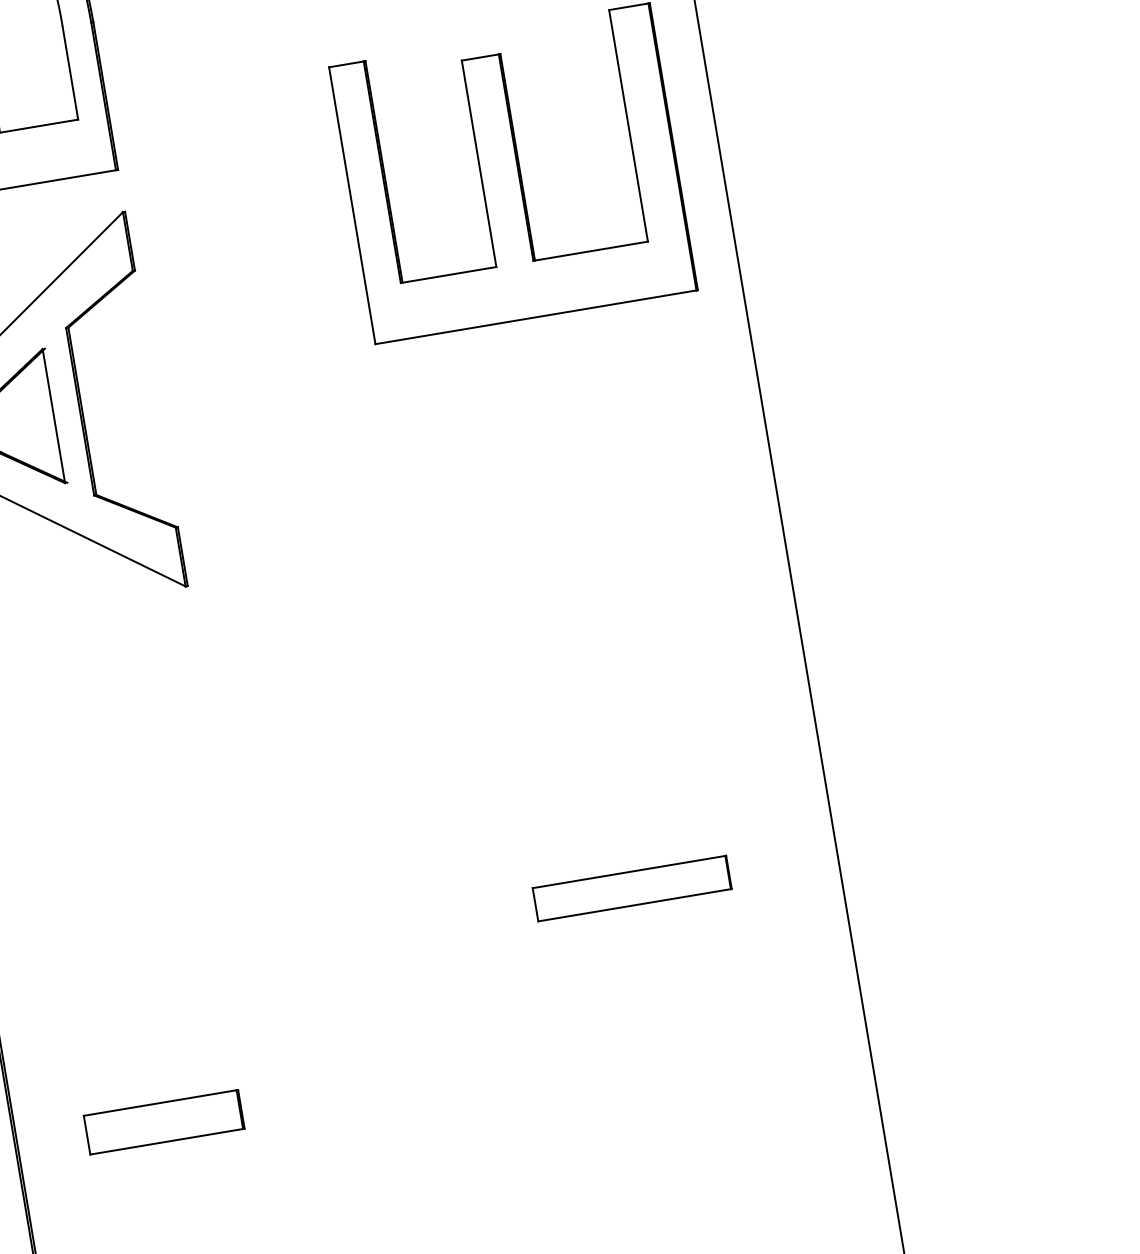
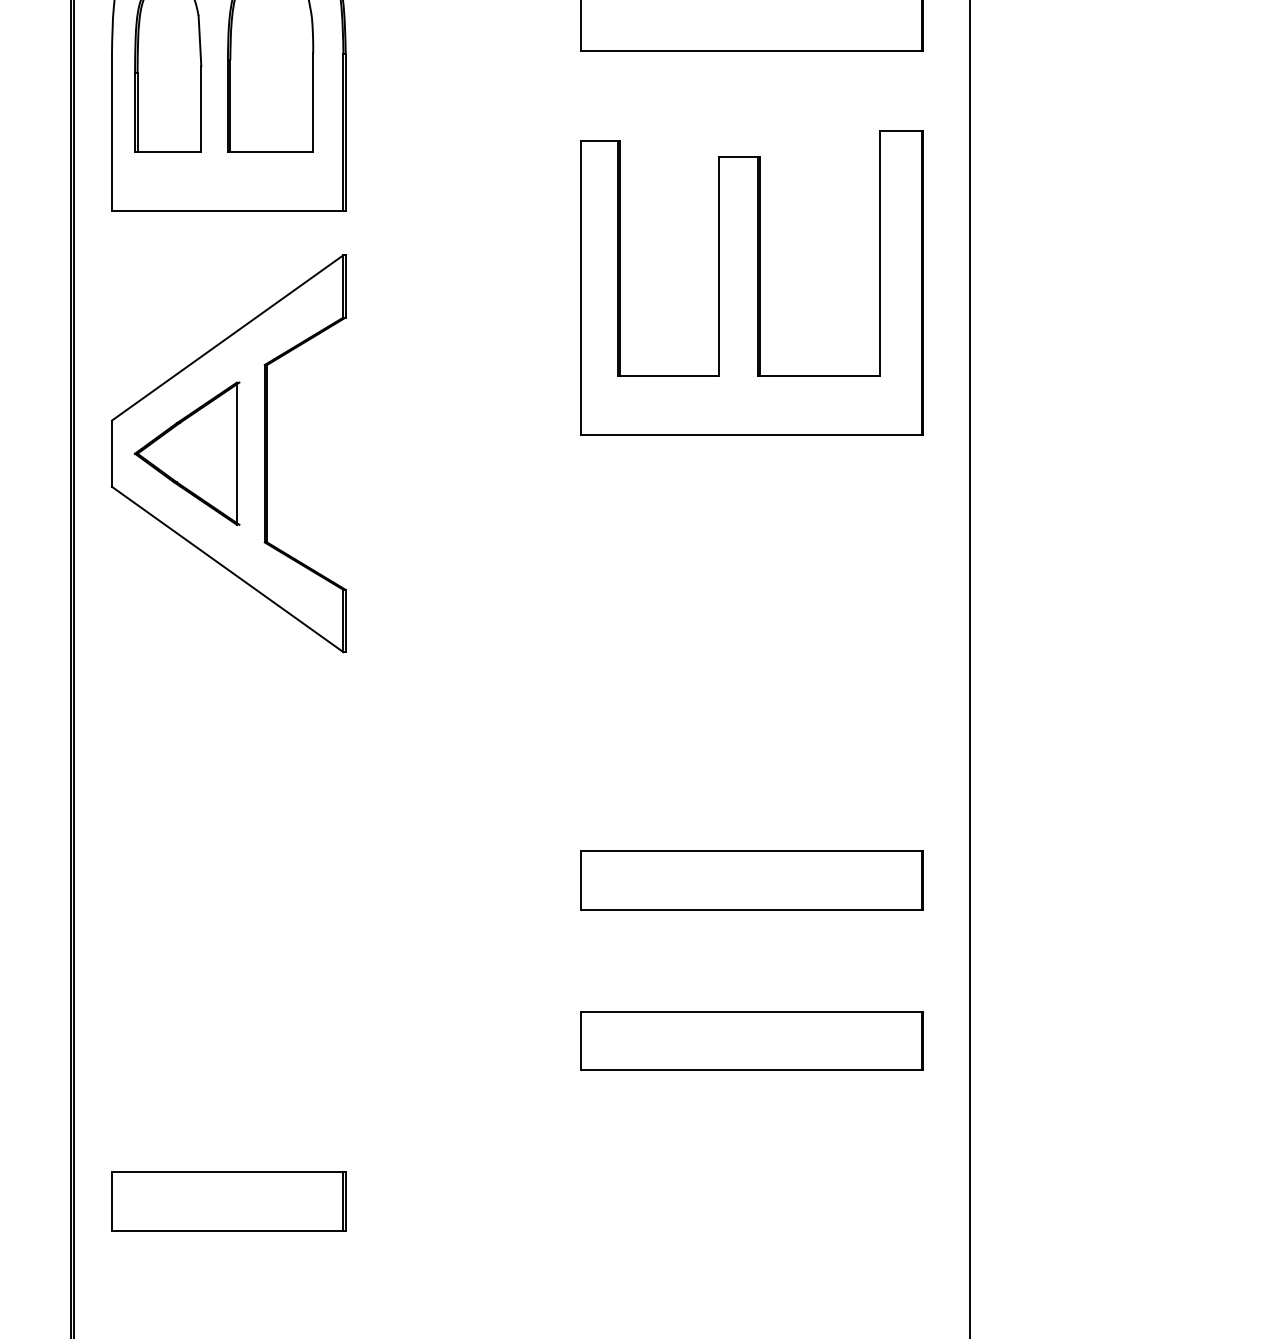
part: (606, 737) -> (751, 880), added
part: (631, 888) -> (751, 1040), size x1.67
part: (163, 1122) -> (228, 1201), size x1.43

